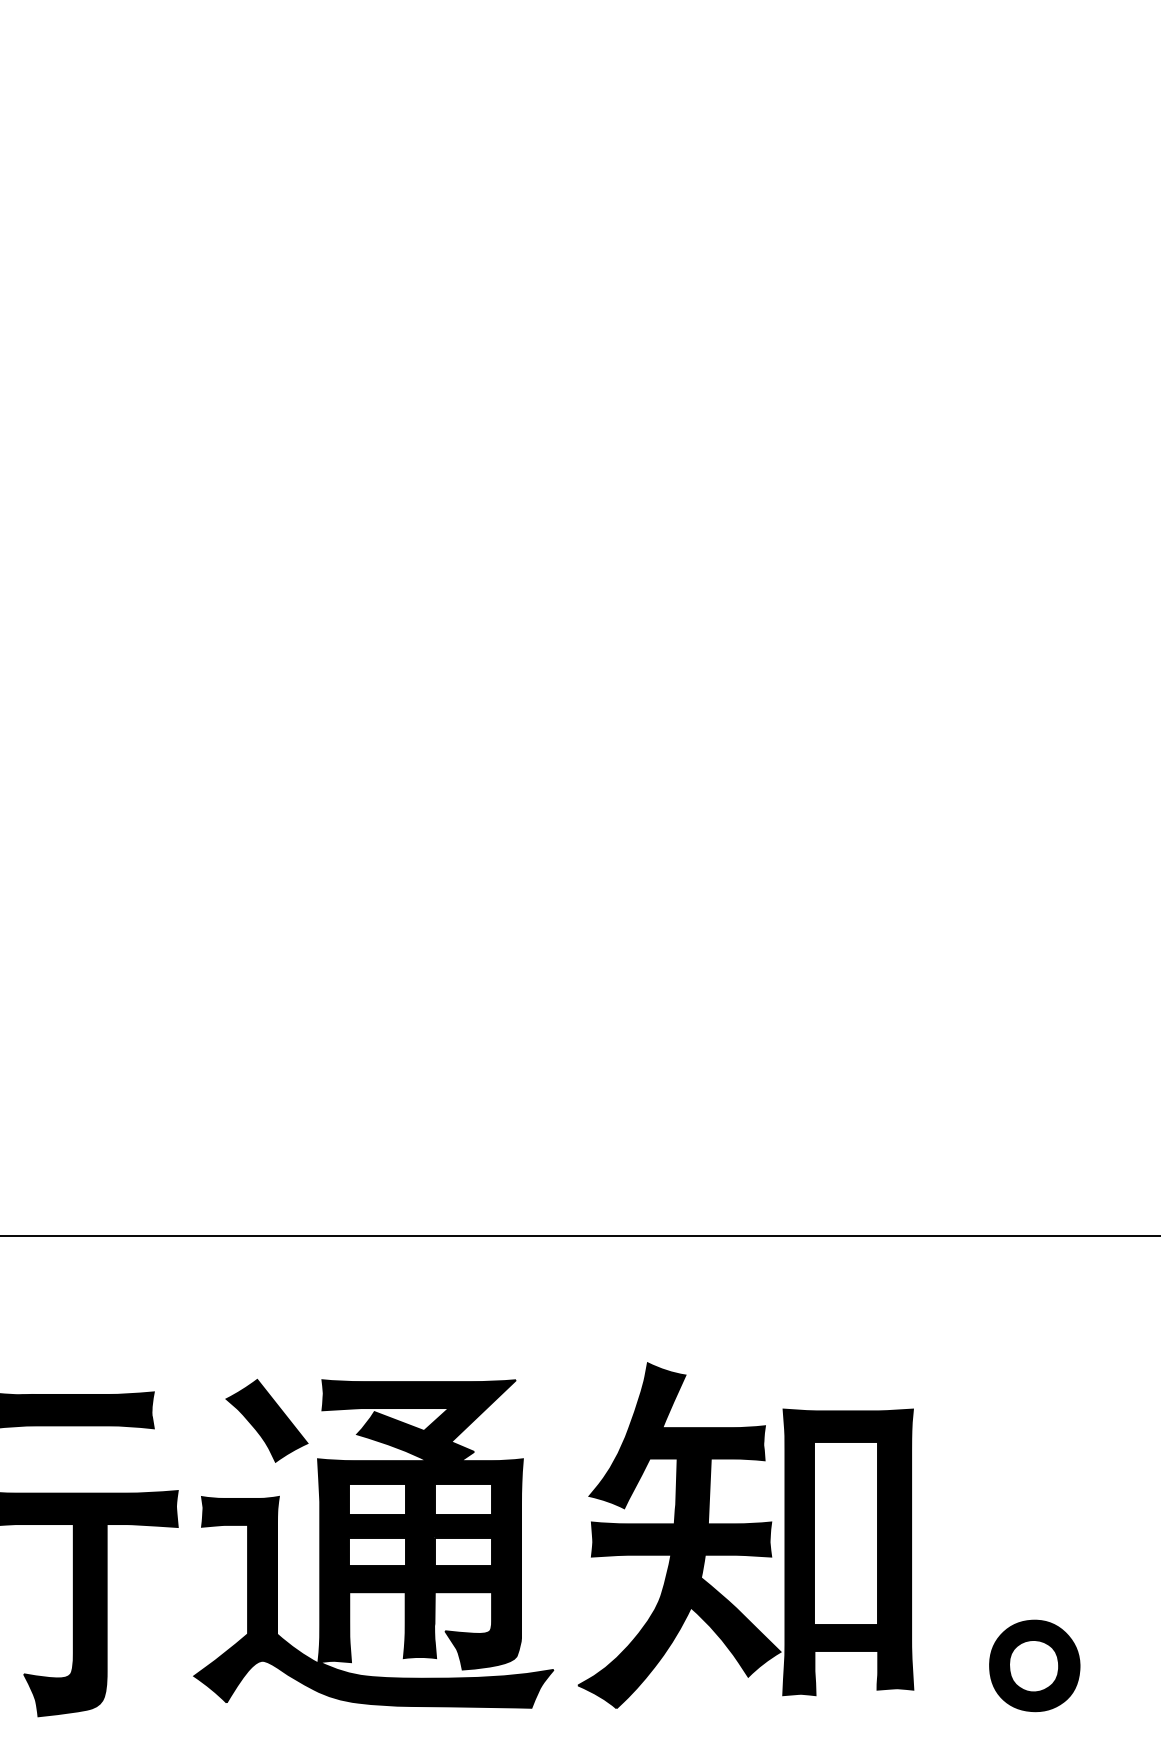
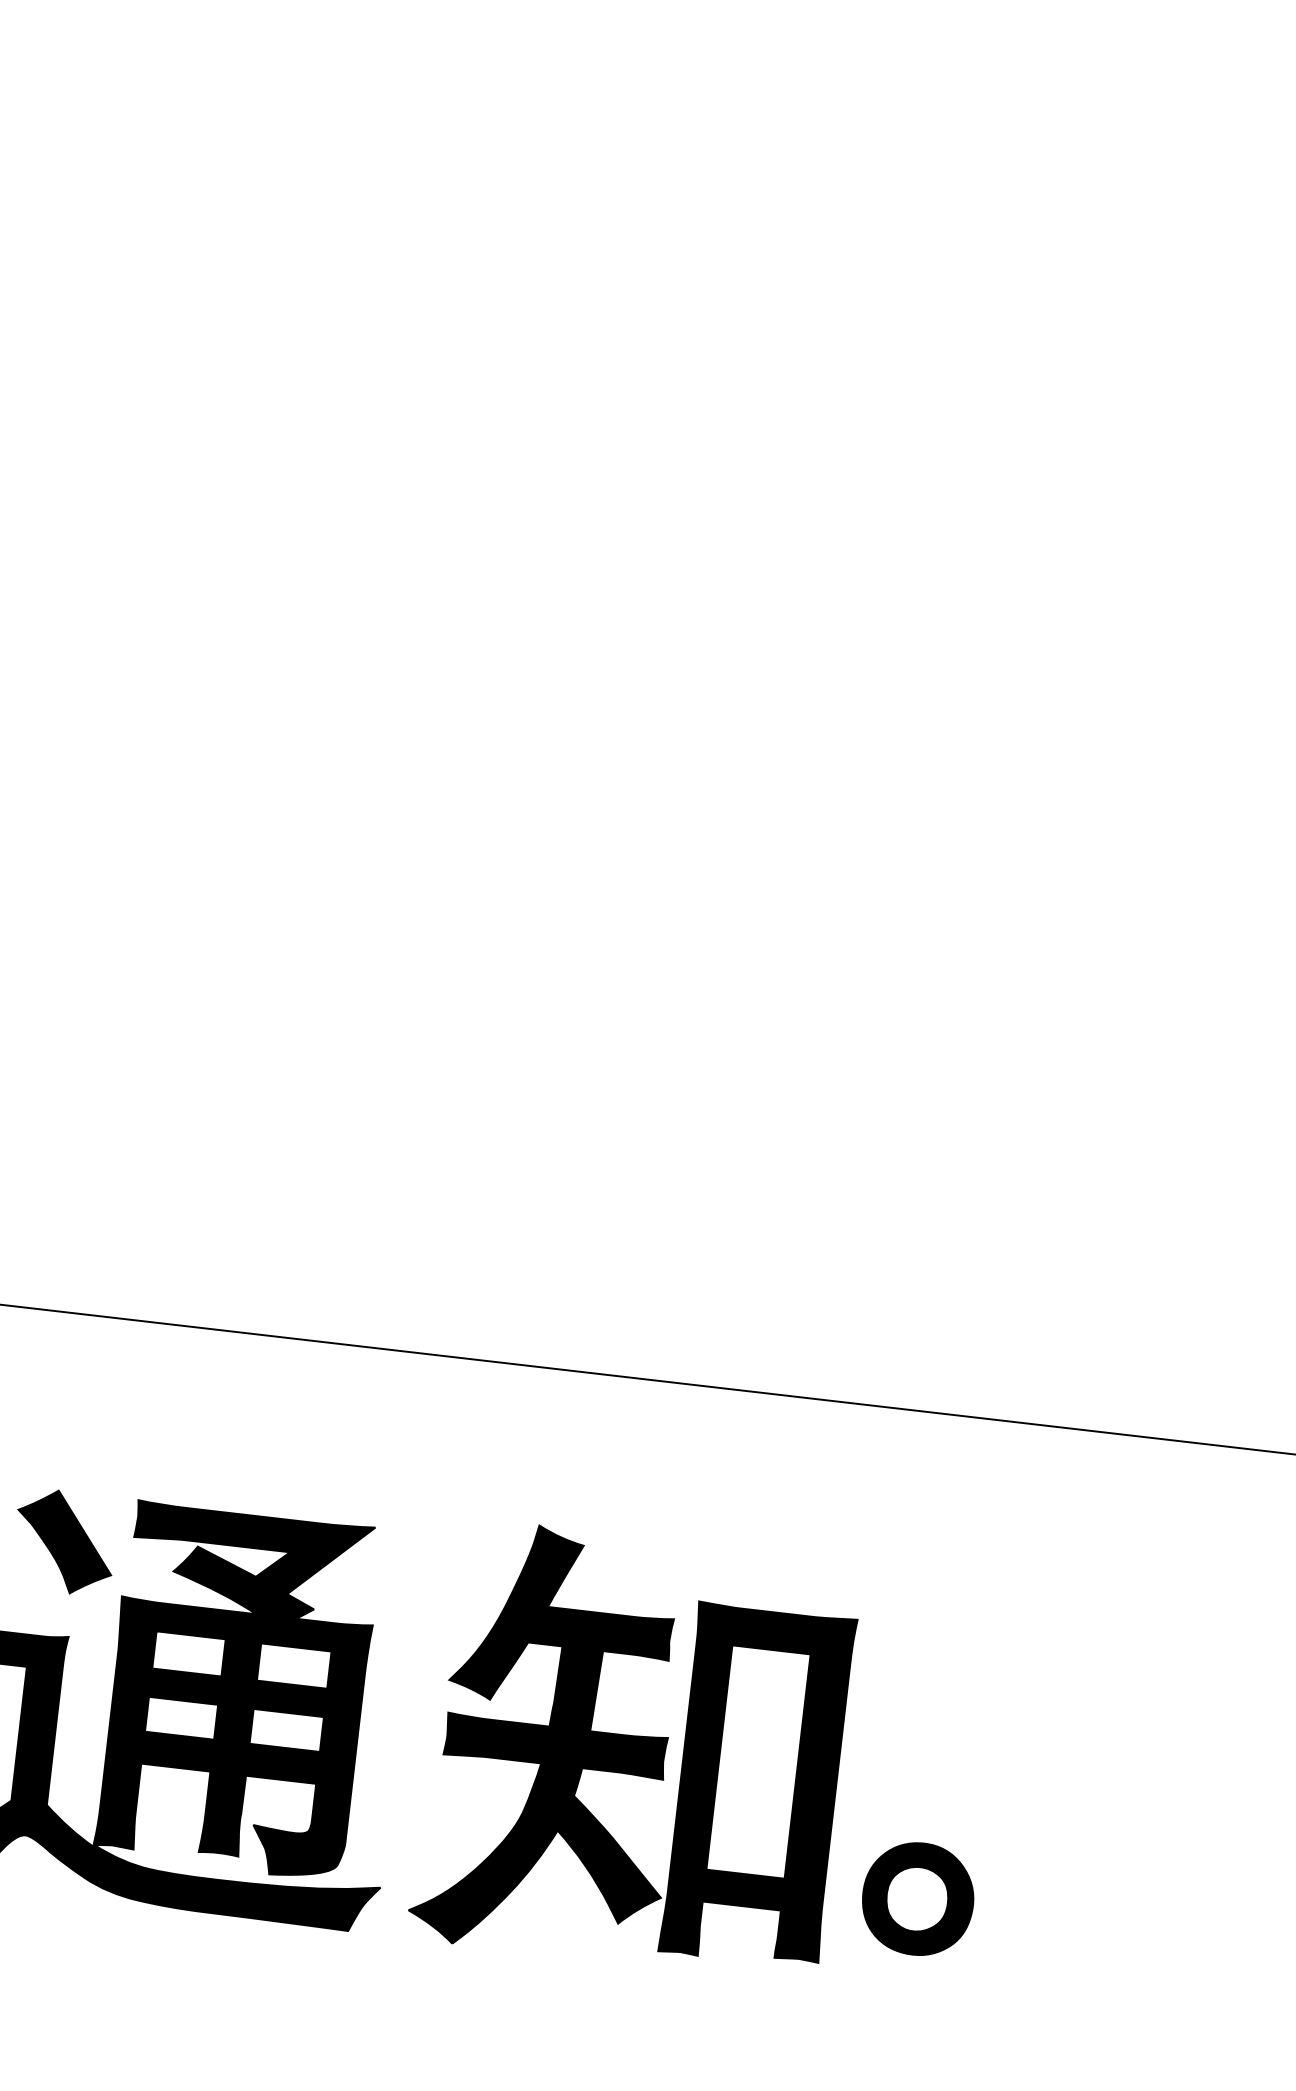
part: (1034, 1665) -> (917, 1898), moved

